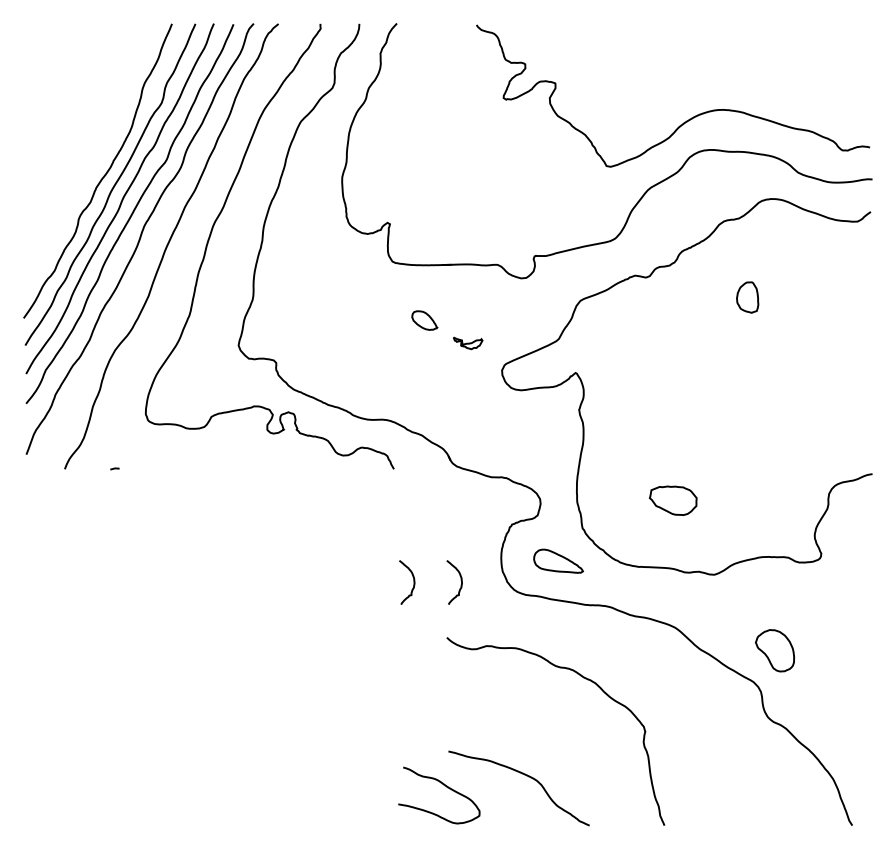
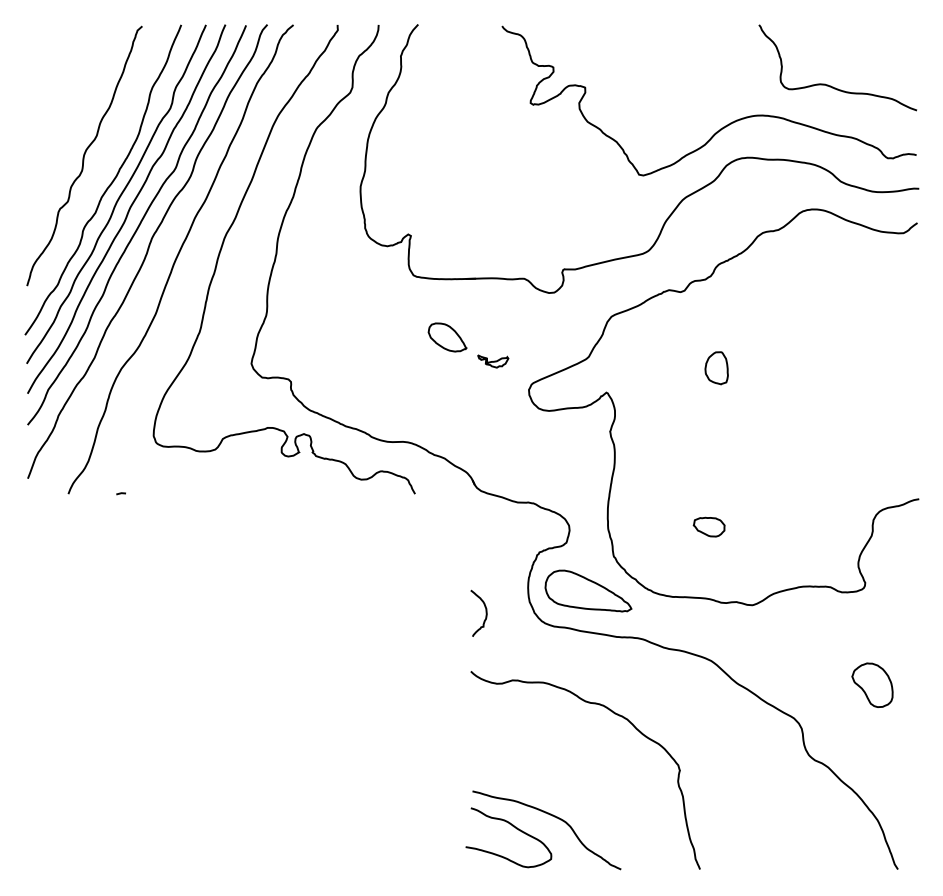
curve: (786, 80) -> (828, 84), added
curve: (80, 147) -> (84, 155), added
part: (747, 297) -> (716, 368), moved
part: (424, 320) -> (447, 337), size x1.43
part: (672, 500) -> (708, 526), size x0.62
part: (558, 560) -> (588, 590), size x1.67
curve: (413, 581) -> (435, 612), removed
part: (775, 650) -> (872, 684), moved
curve: (443, 785) -> (513, 827), moved

